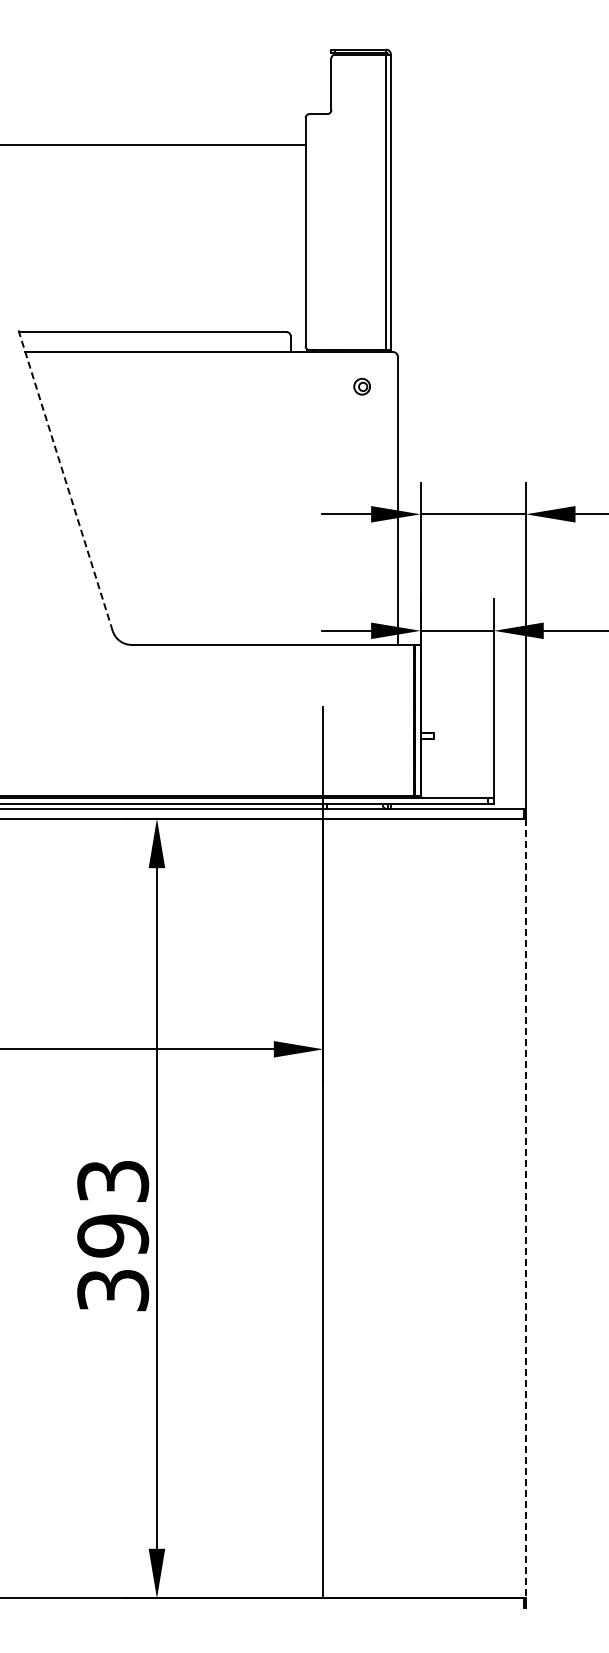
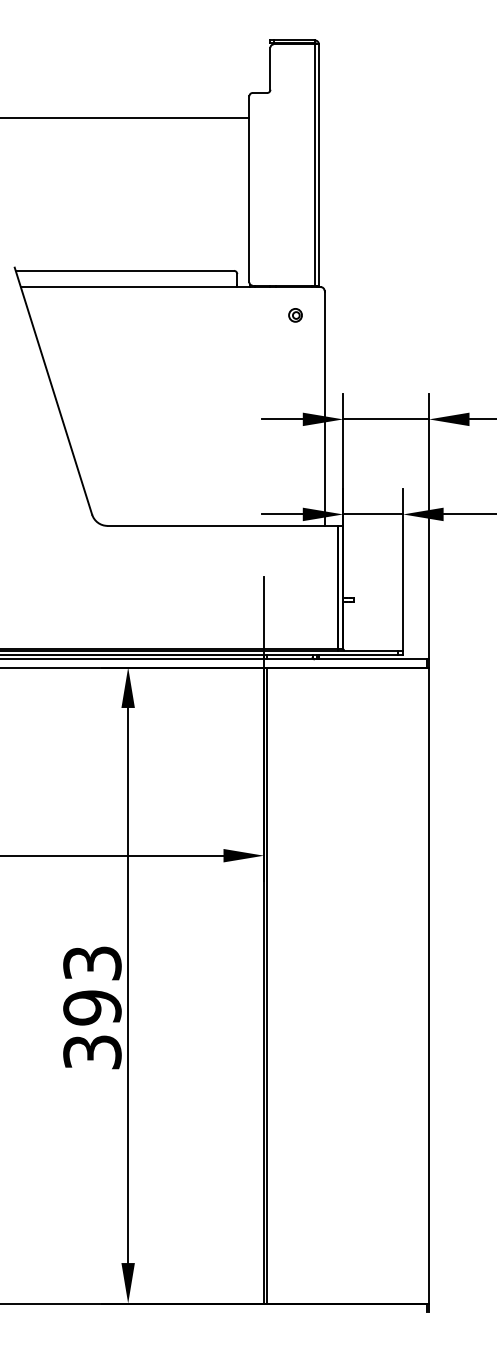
line: (65, 479) -> (53, 391), dashed -> solid
line: (327, 1208) -> (267, 985), added
line: (525, 1208) -> (428, 985), dashed -> solid

